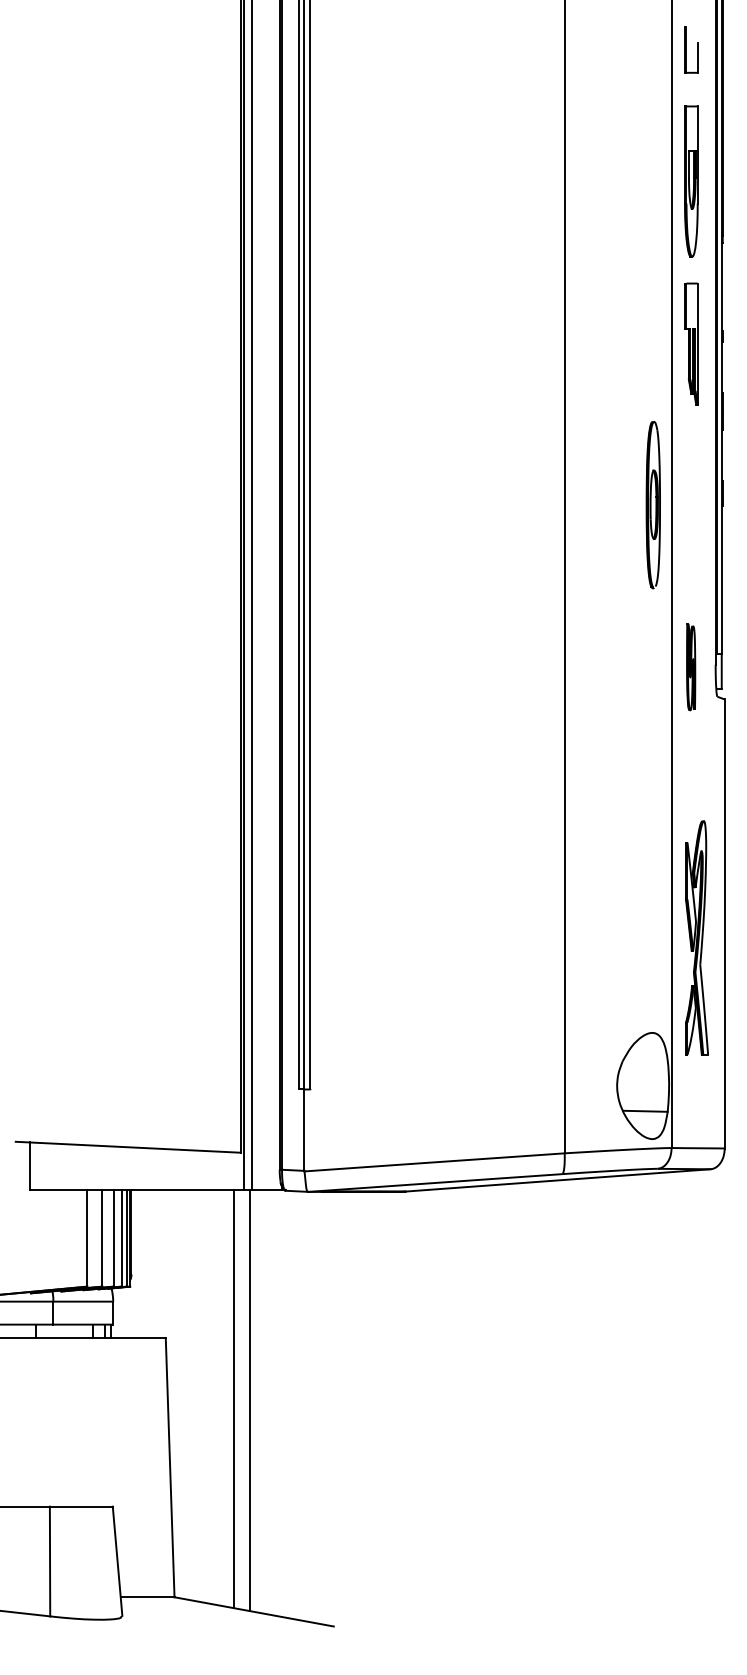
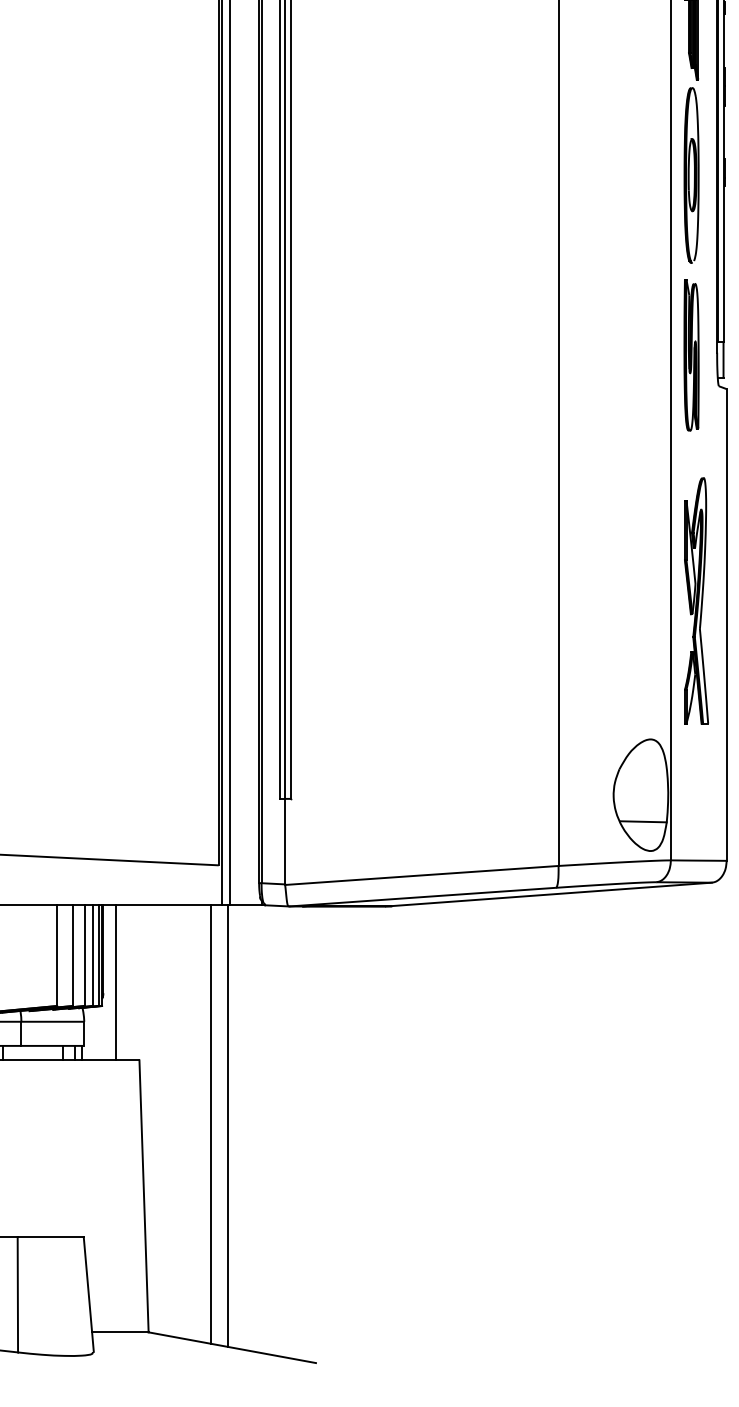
part: (652, 505) -> (690, 175), moved
part: (690, 666) -> (690, 354), size x1.67
part: (696, 937) -> (695, 600), moved
line: (143, 1264) -> (116, 982), added

